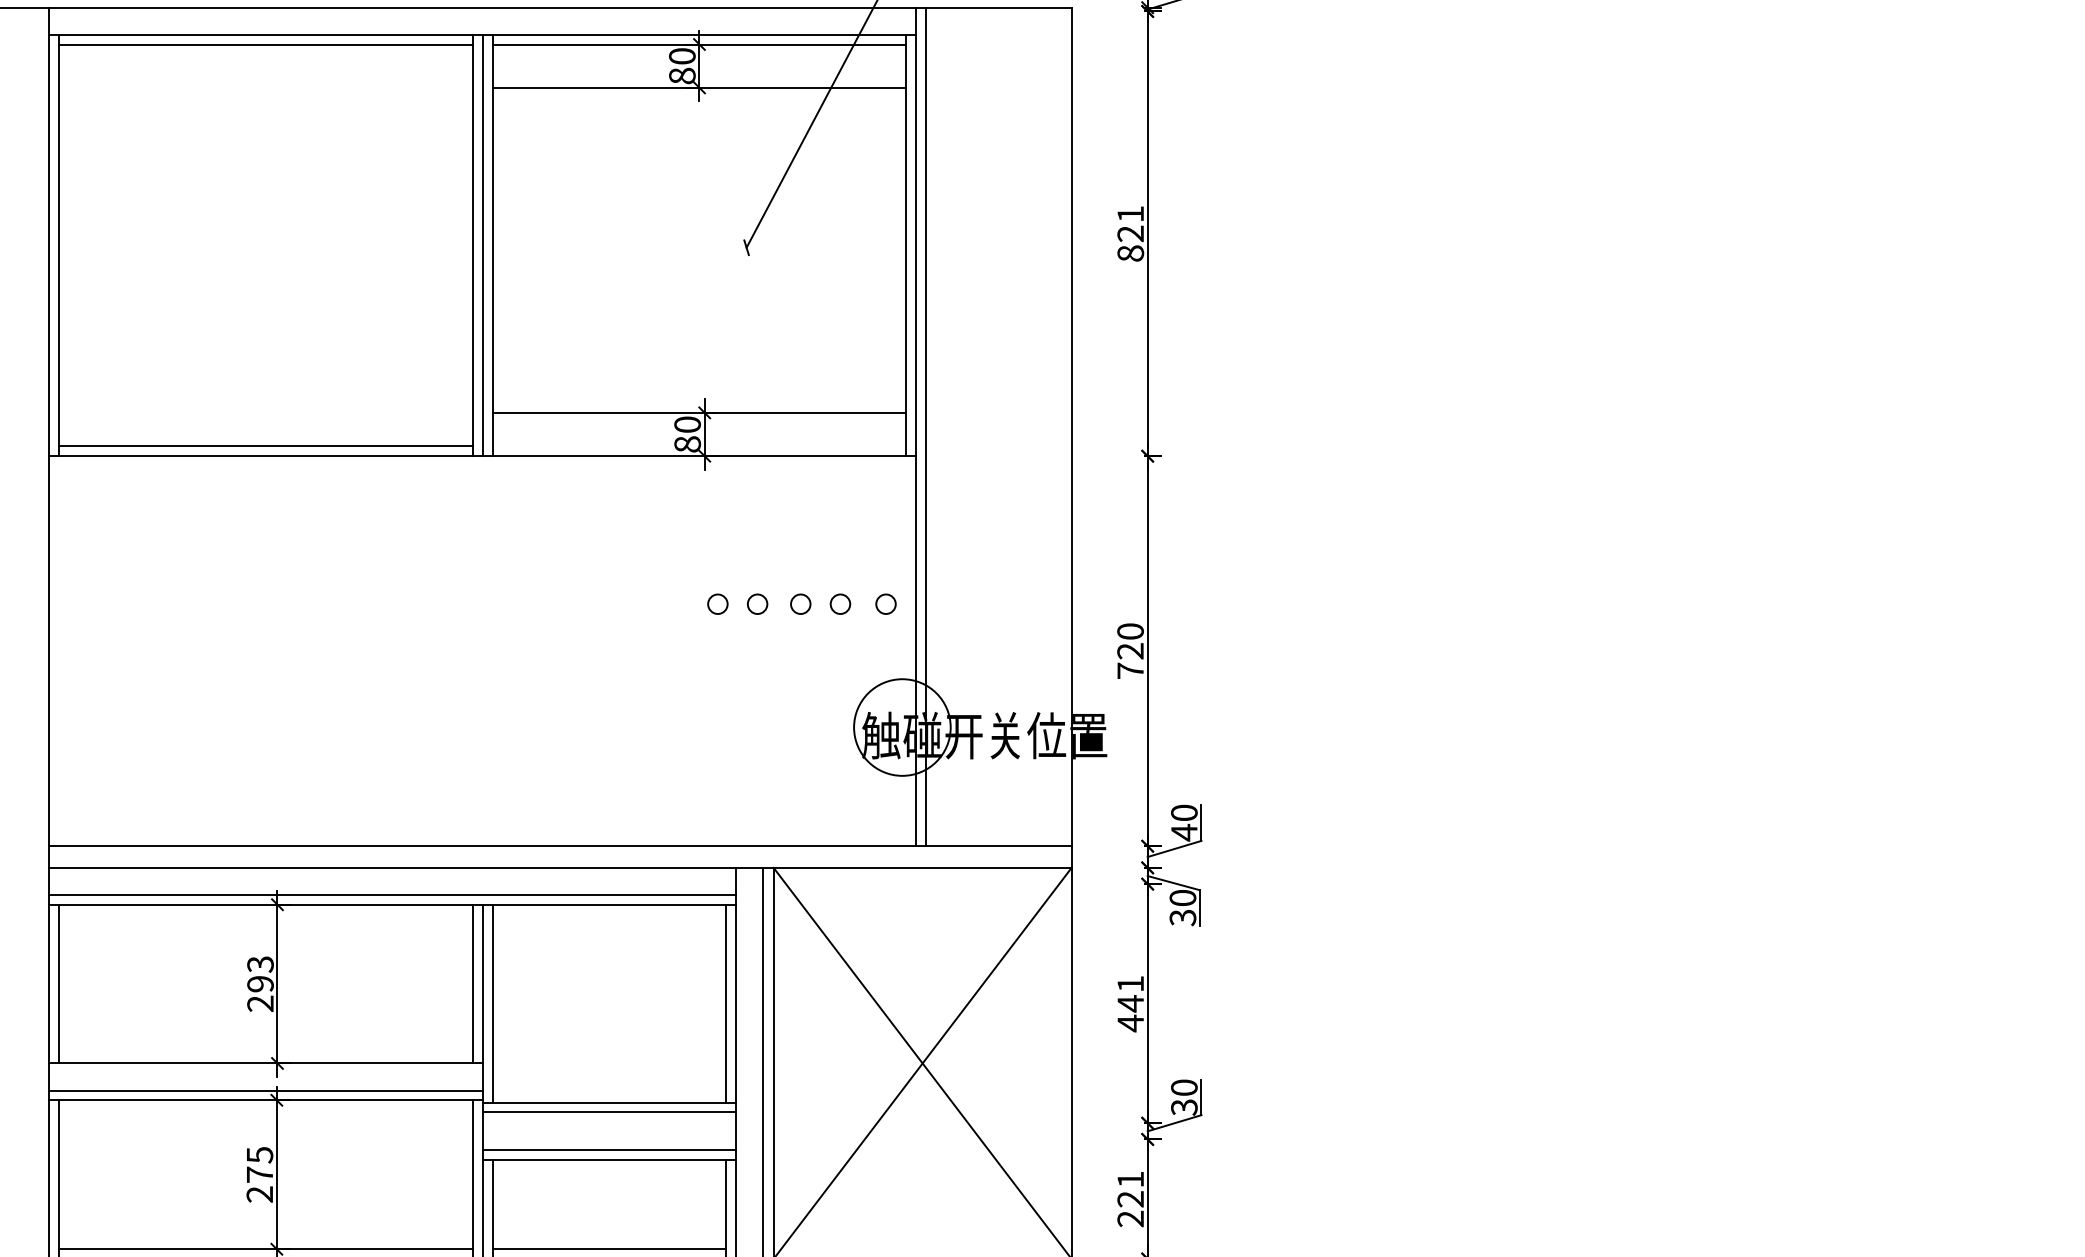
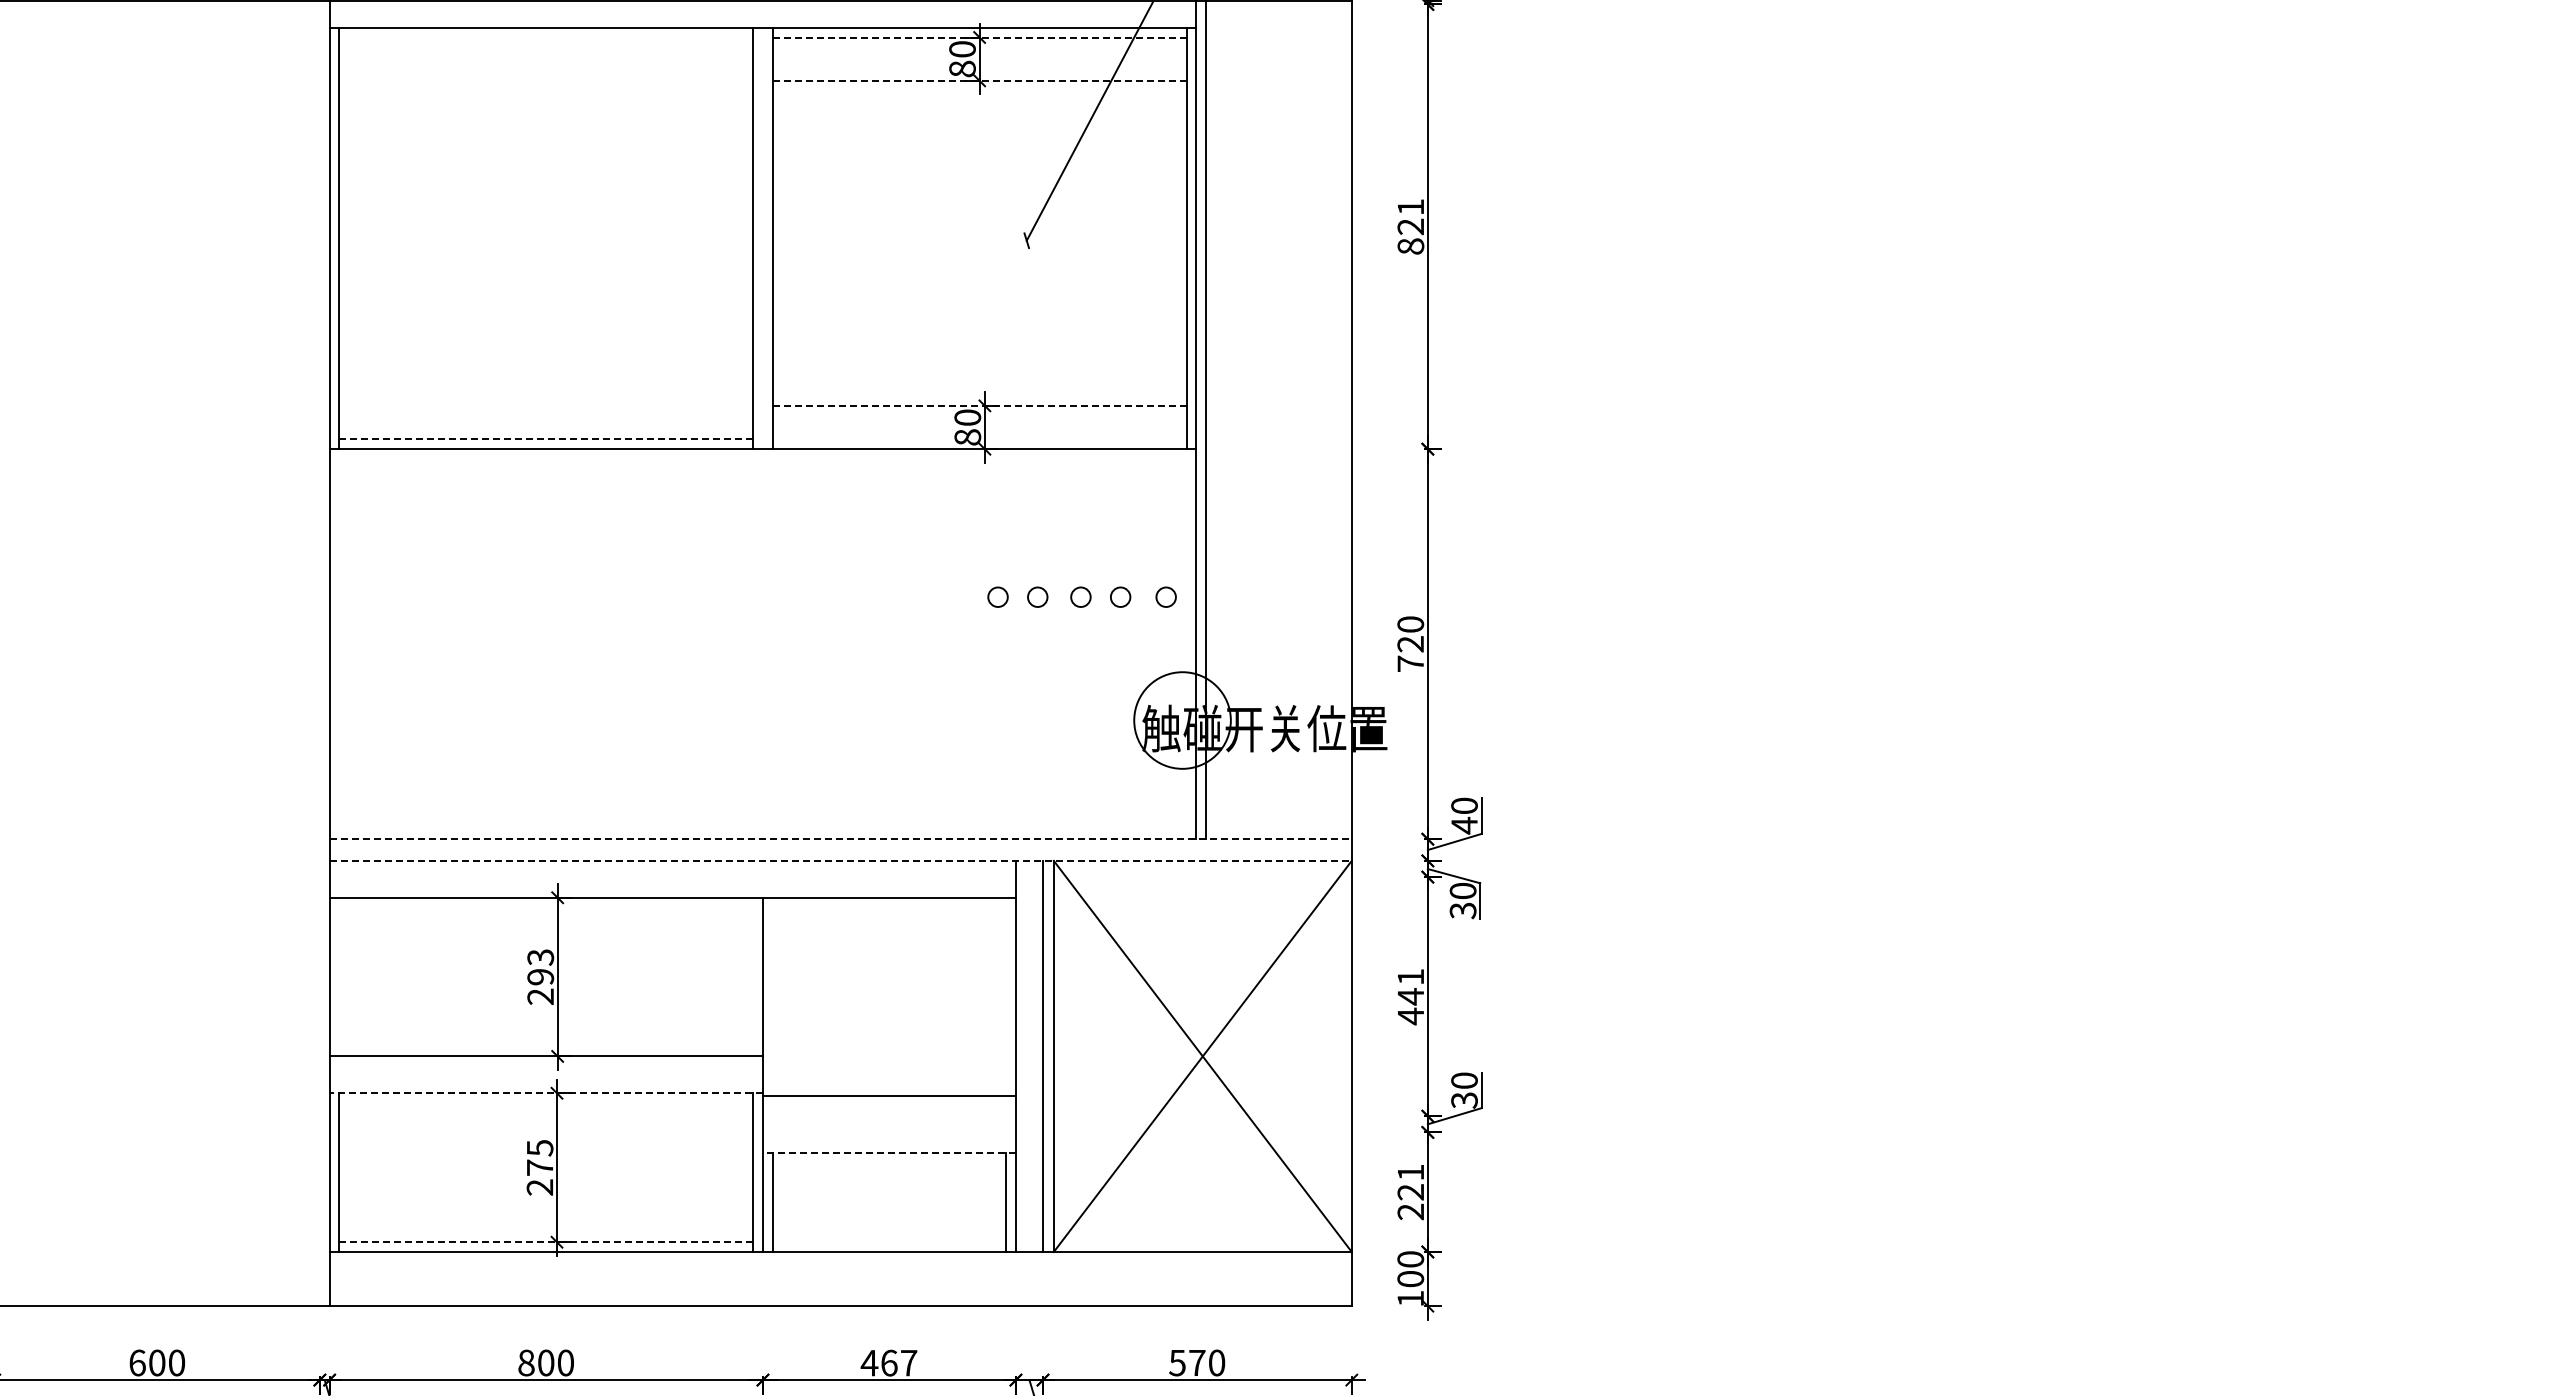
line: (266, 44) -> (546, 37), removed
line: (699, 44) -> (979, 37), solid -> dashed
line: (699, 87) -> (979, 80), solid -> dashed
line: (482, 245) -> (762, 238), removed
line: (699, 412) -> (979, 405), solid -> dashed
line: (266, 446) -> (546, 439), solid -> dashed
line: (561, 846) -> (841, 839), solid -> dashed
line: (561, 867) -> (841, 860), solid -> dashed
line: (392, 894) -> (672, 887), removed
line: (59, 983) -> (339, 976), removed
line: (473, 983) -> (753, 976), removed
line: (492, 1003) -> (772, 996), removed
line: (726, 1003) -> (1006, 996), removed
line: (265, 1090) -> (545, 1083), removed
line: (266, 1100) -> (546, 1093), solid -> dashed
line: (608, 1112) -> (888, 1105), removed
line: (608, 1150) -> (888, 1143), removed
line: (608, 1160) -> (888, 1153), solid -> dashed
line: (266, 1249) -> (546, 1242), solid -> dashed
line: (609, 1249) -> (889, 1242), removed

